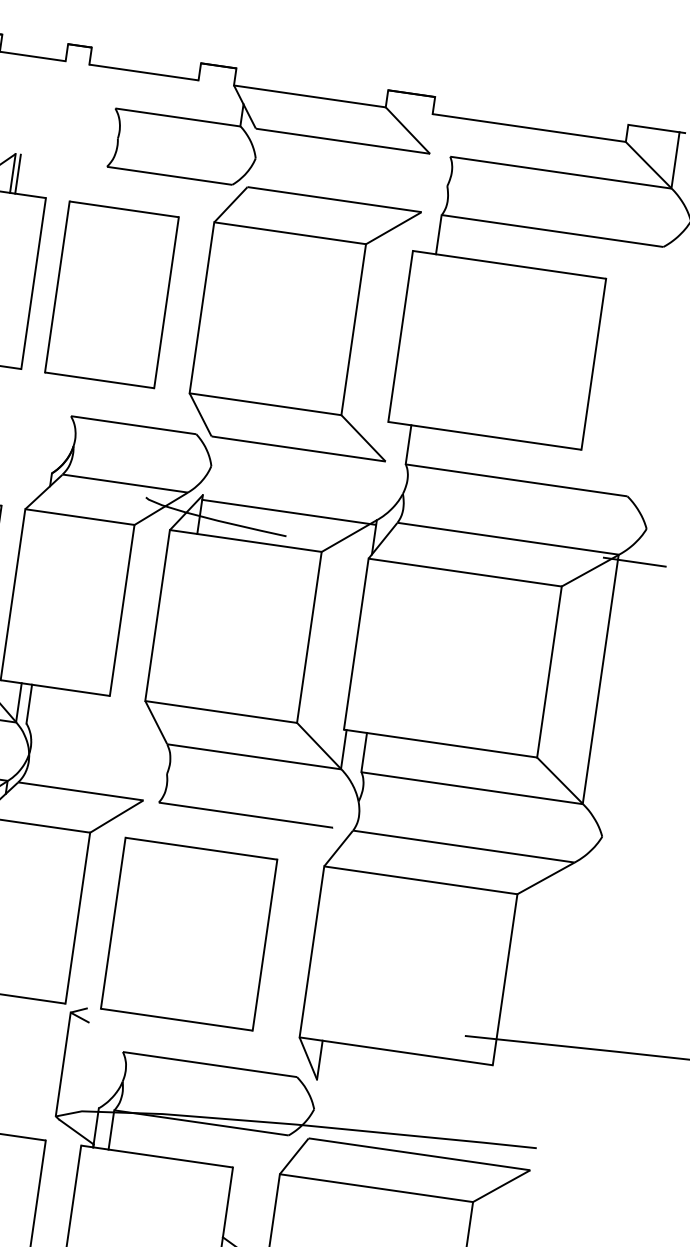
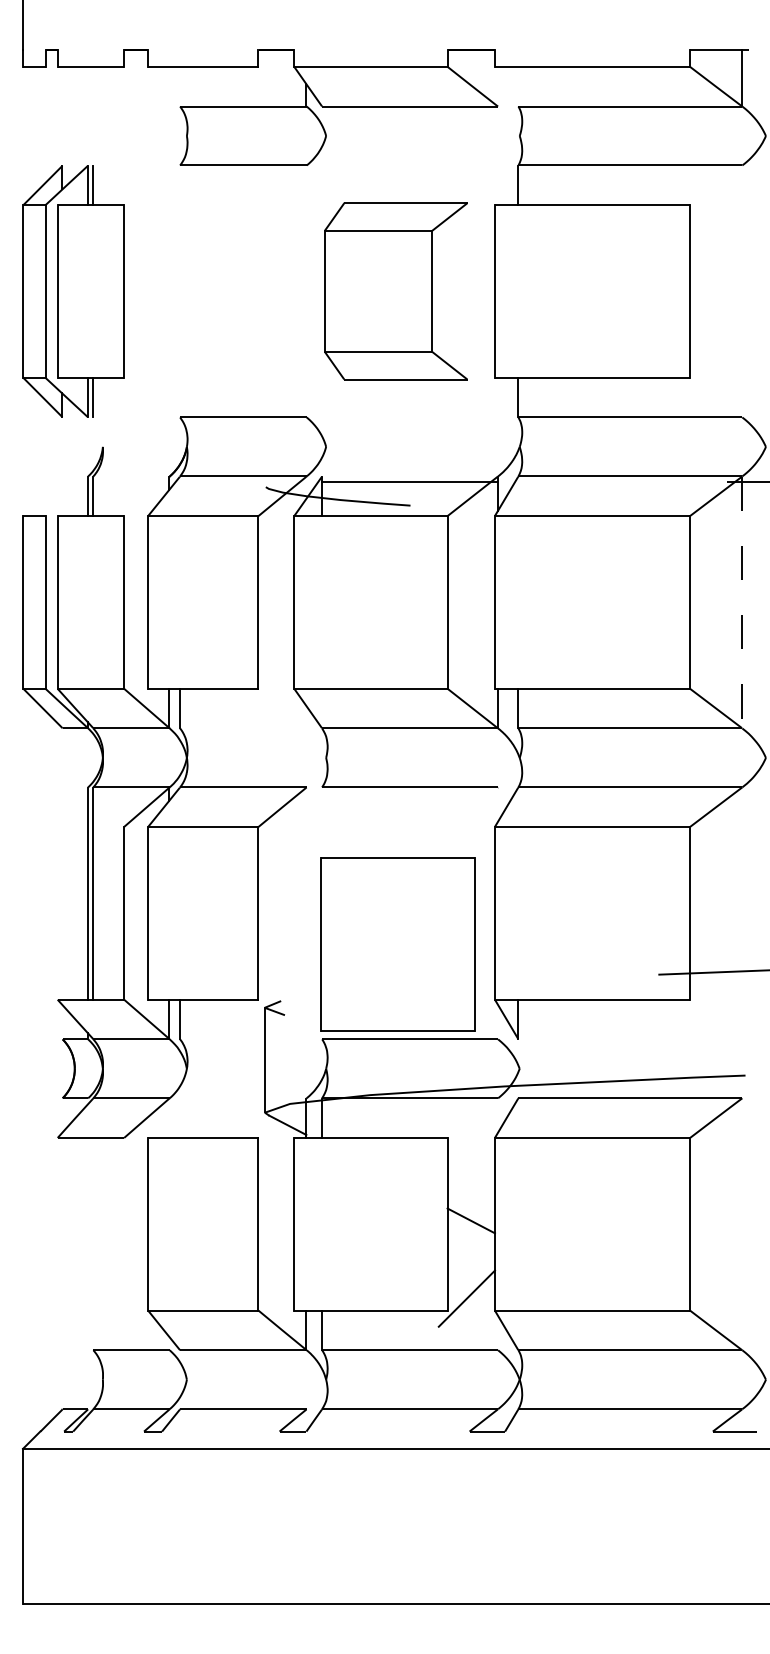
part: (111, 294) -> (202, 291), removed
part: (302, 321) -> (395, 290), size x0.7
line: (600, 679) -> (741, 602), solid -> dashed
part: (188, 934) -> (397, 944), moved

